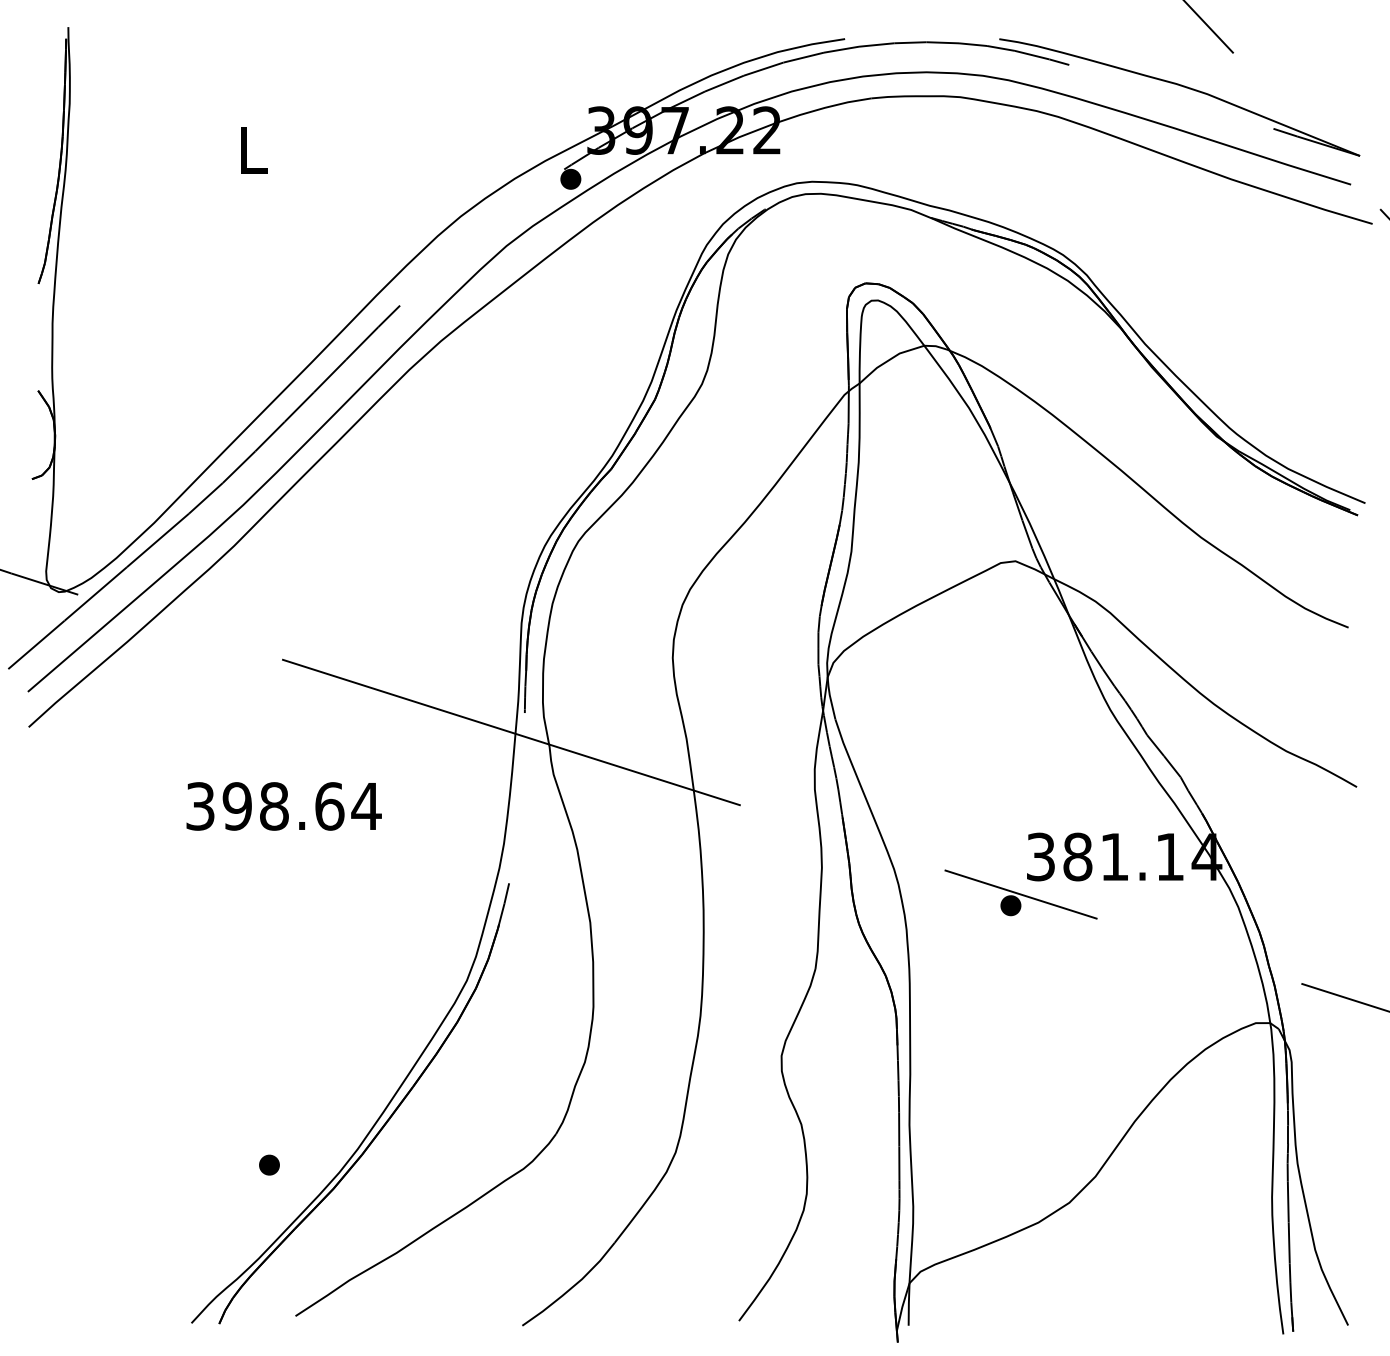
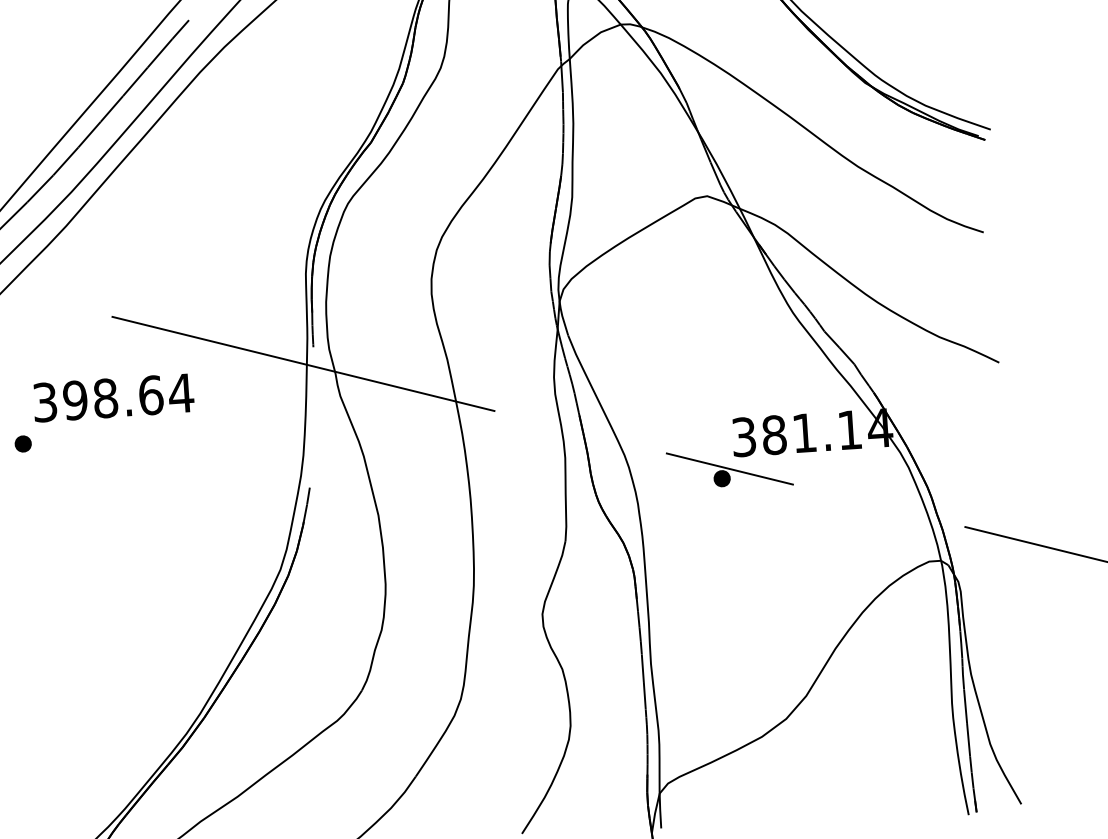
text: (283, 806) -> (113, 397), moved
part: (269, 1164) -> (23, 443), moved

